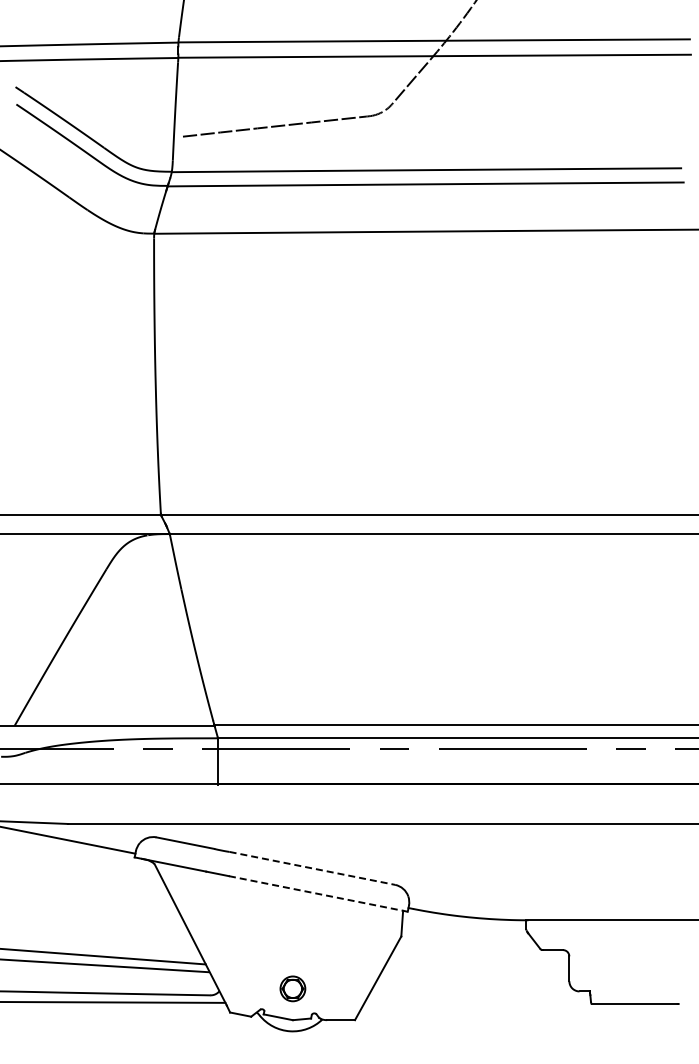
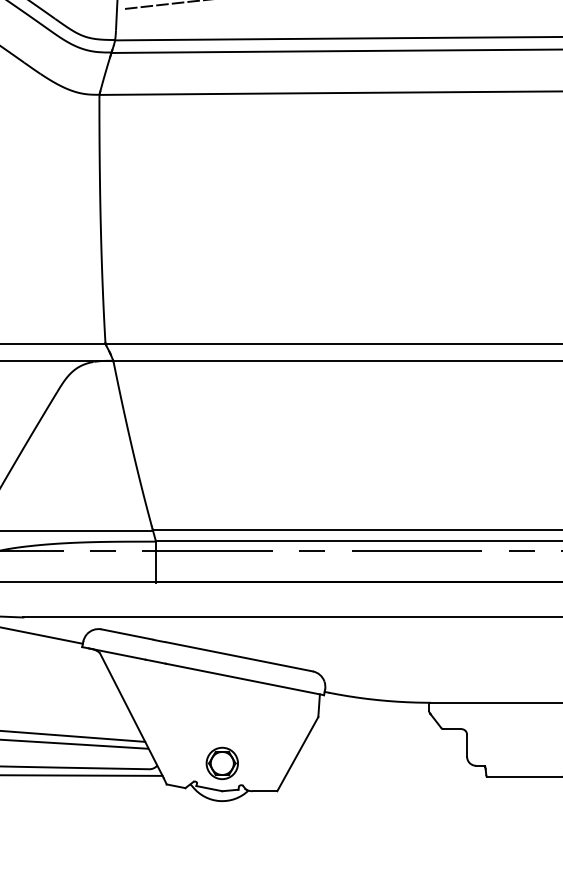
line: (312, 868) -> (239, 656), dashed -> solid
line: (318, 894) -> (244, 679), dashed -> solid
part: (292, 988) -> (221, 763), size x1.43

